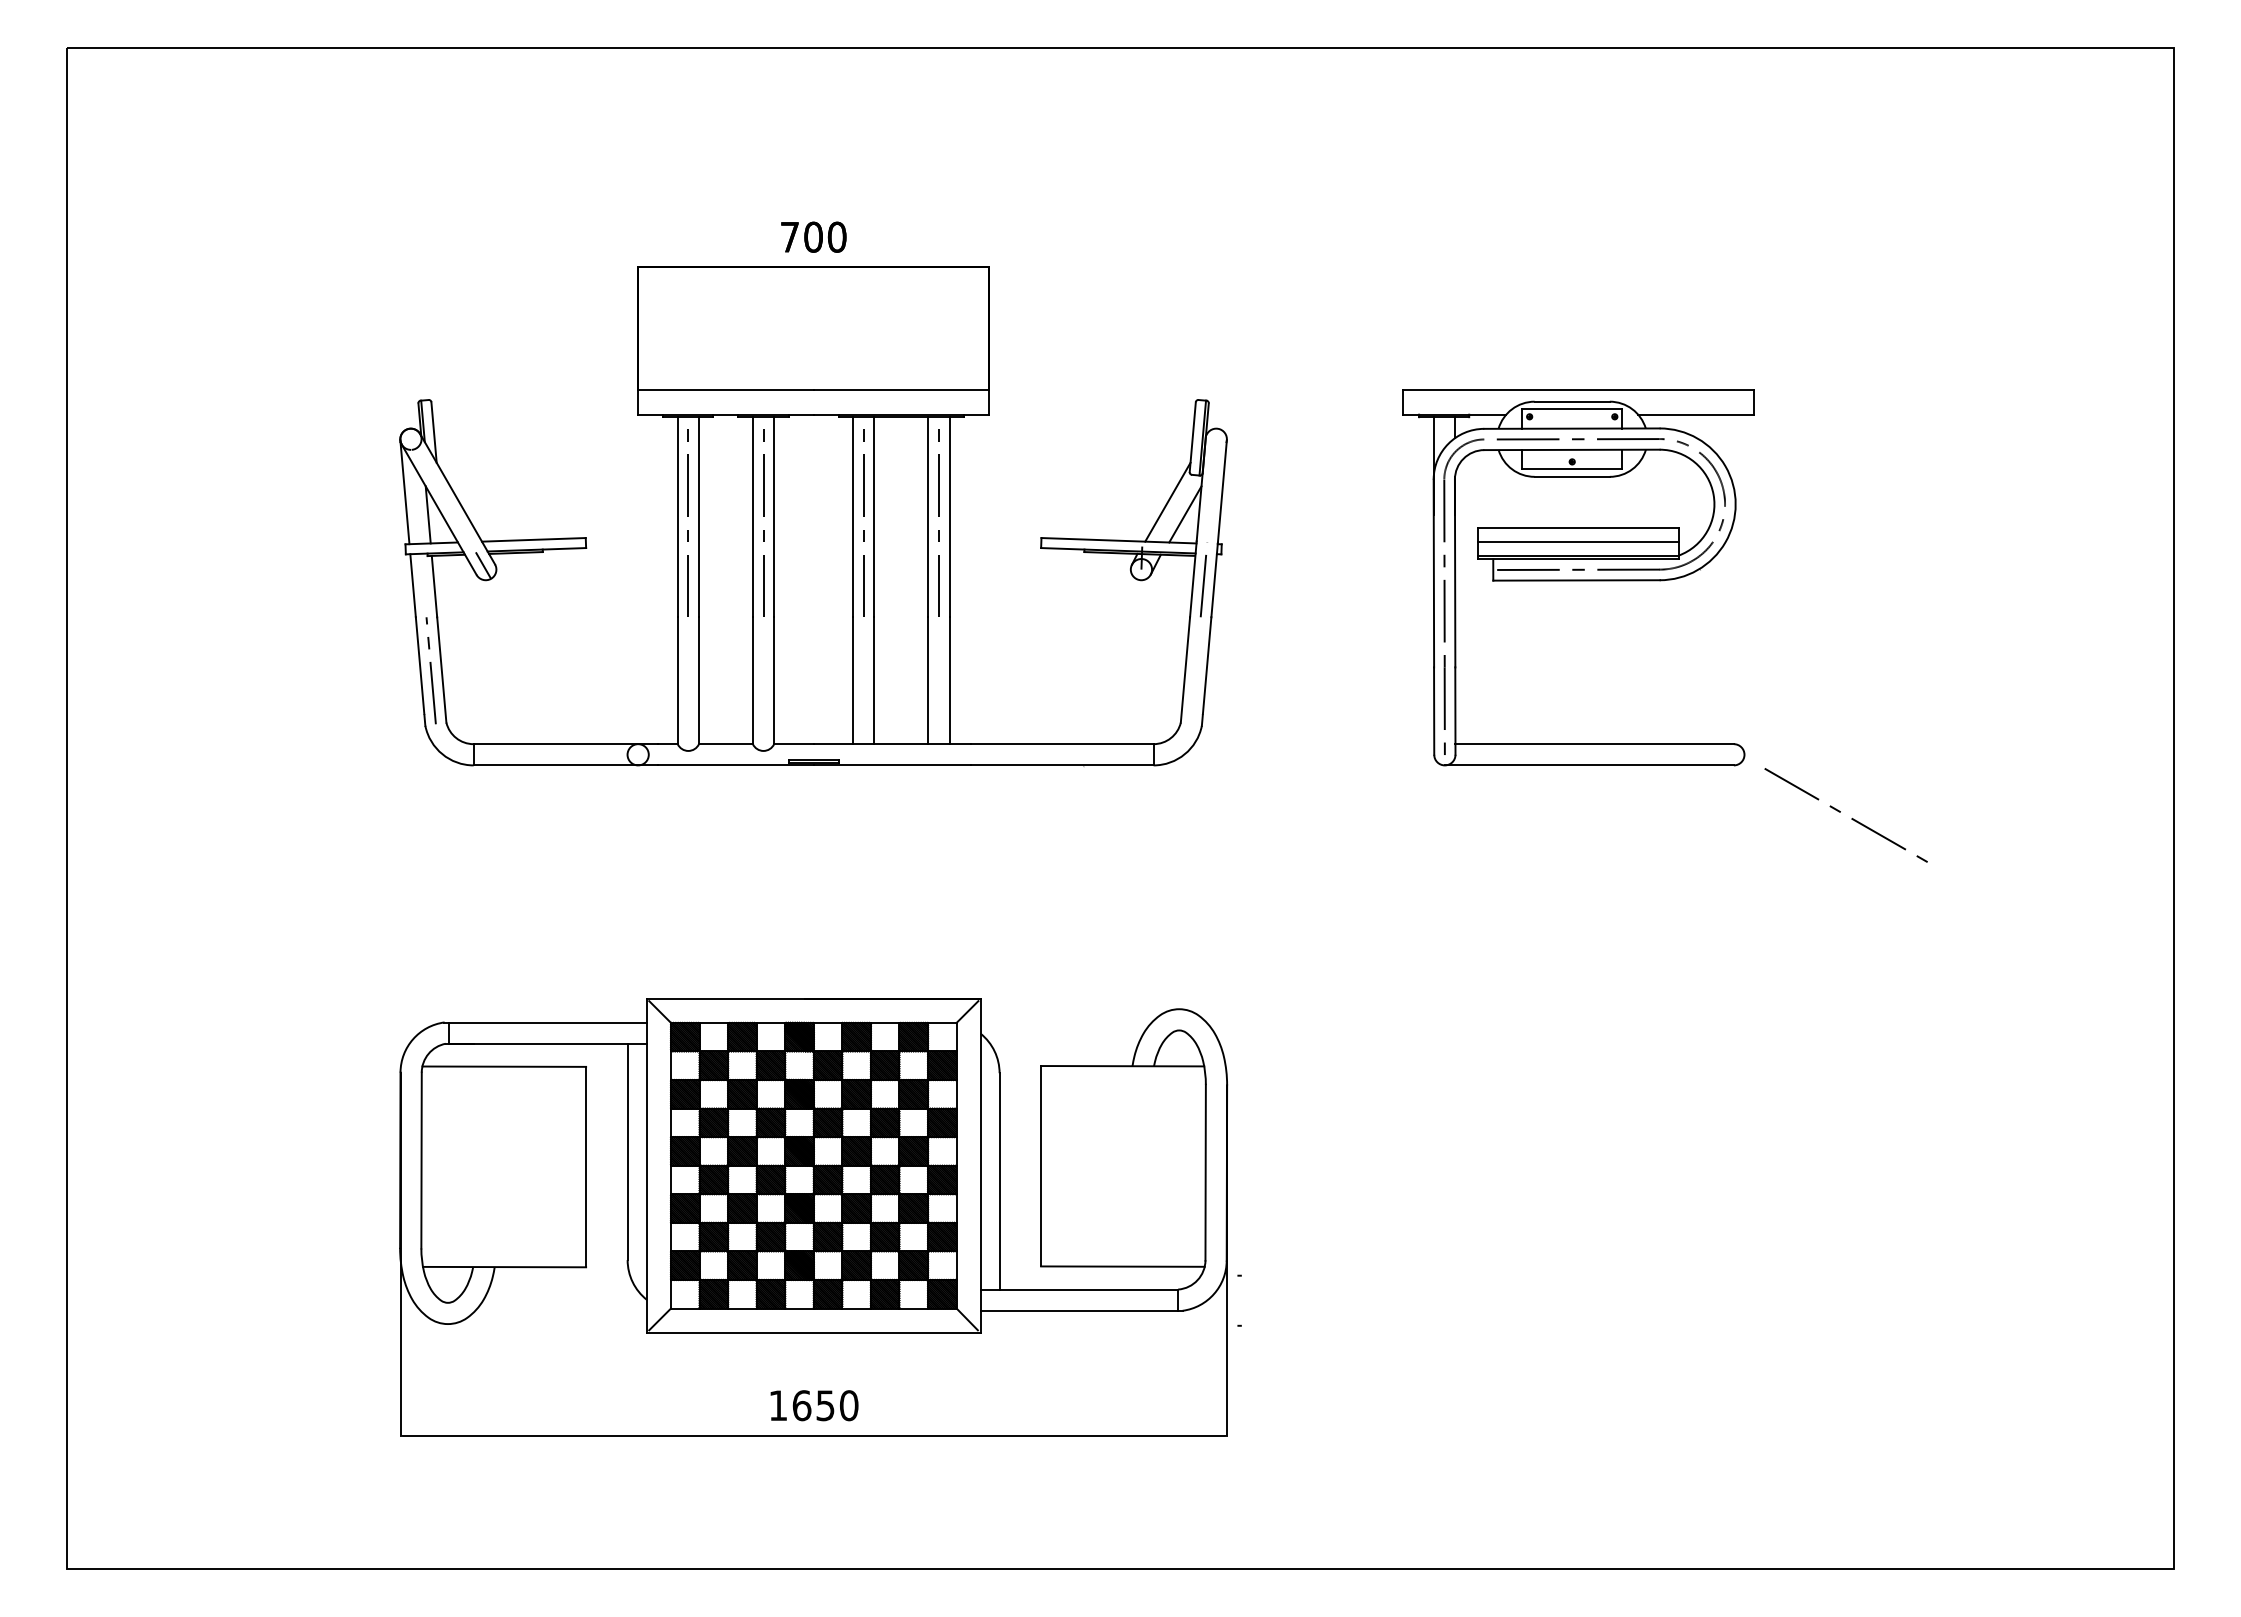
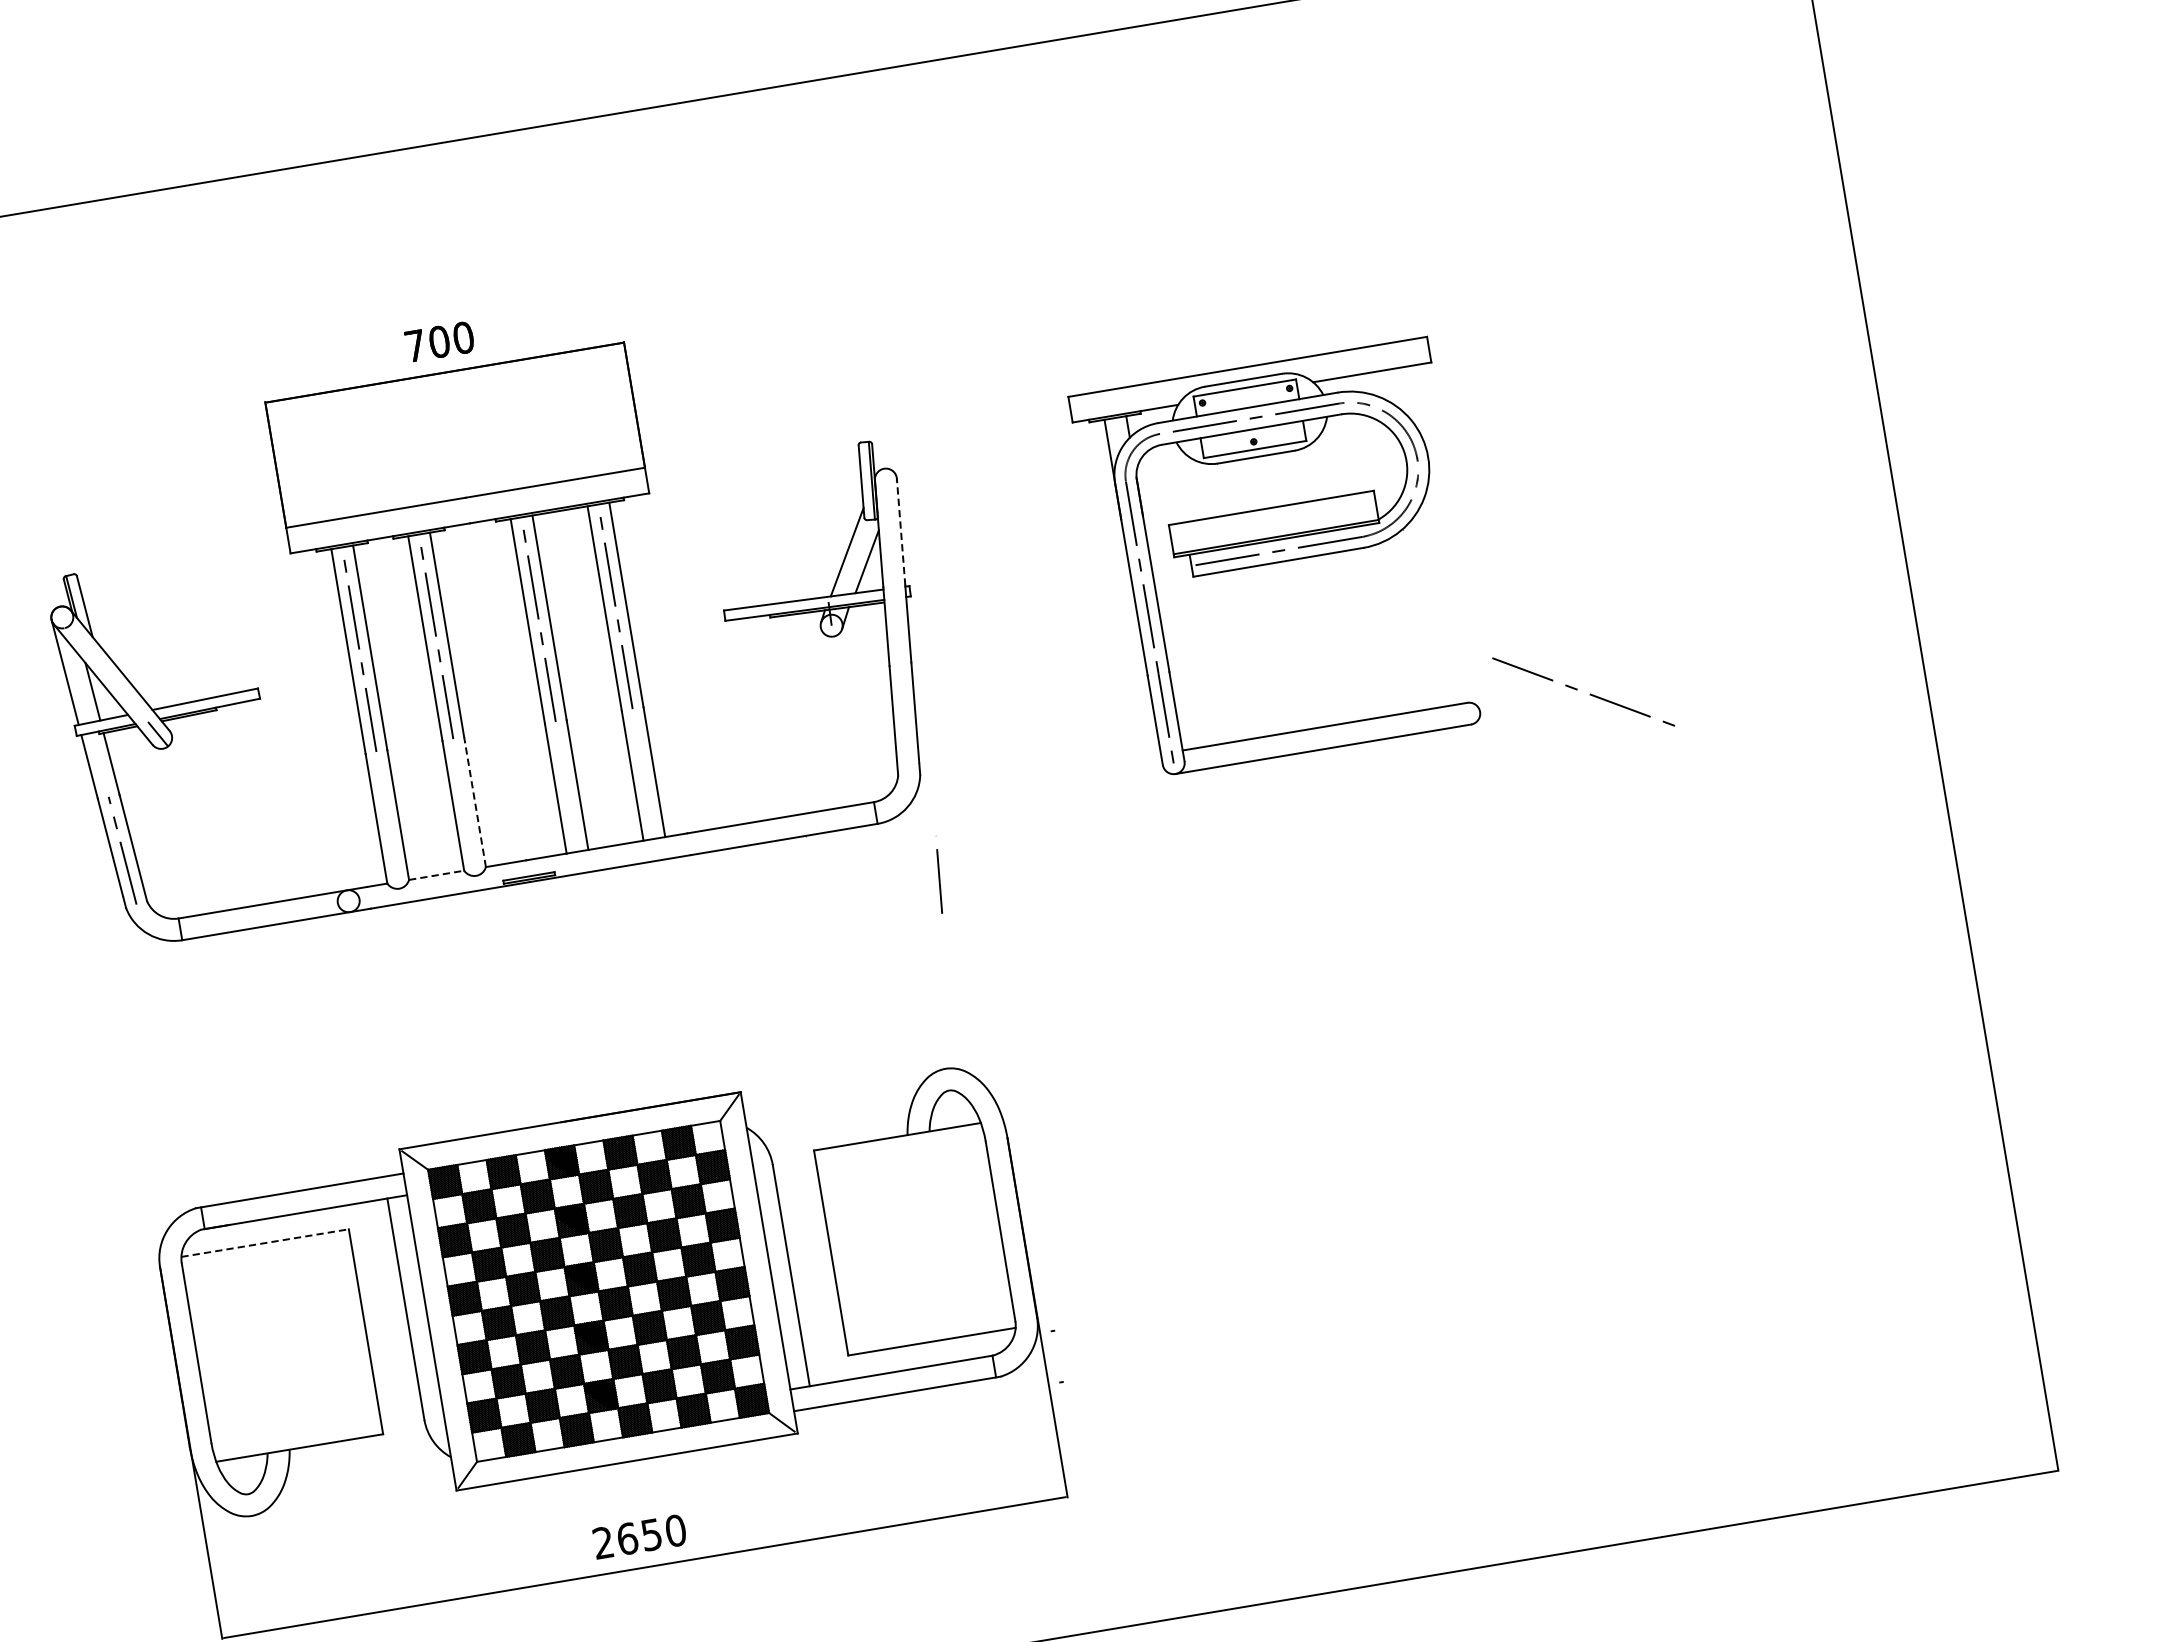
line: (1222, 491) -> (901, 531), solid -> dashed
line: (1578, 541) -> (1273, 522), removed
line: (1203, 579) -> (938, 874), moved
line: (774, 680) -> (475, 801), solid -> dashed
line: (725, 744) -> (436, 875), solid -> dashed
line: (1840, 812) -> (1577, 690), moved
line: (504, 1066) -> (265, 1242), solid -> dashed
text: (777, 1405) -> (602, 1542), 1650 -> 2650

